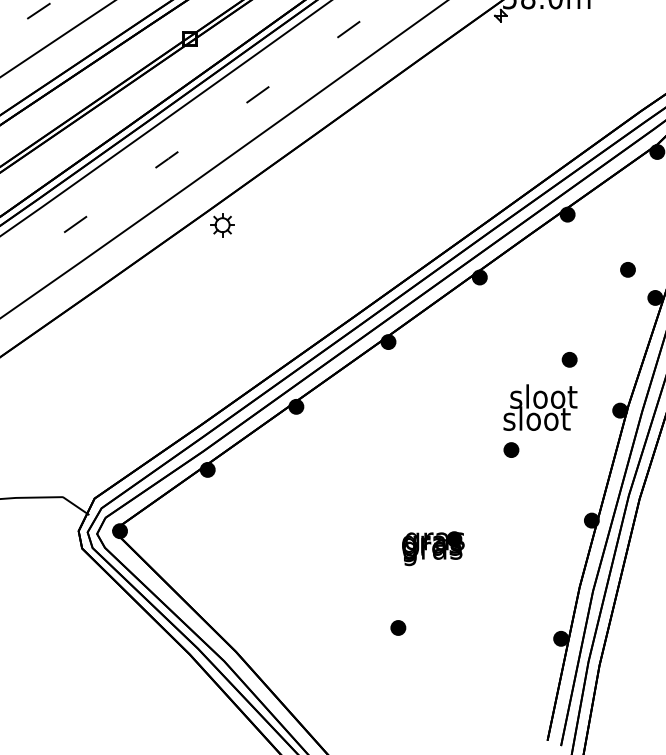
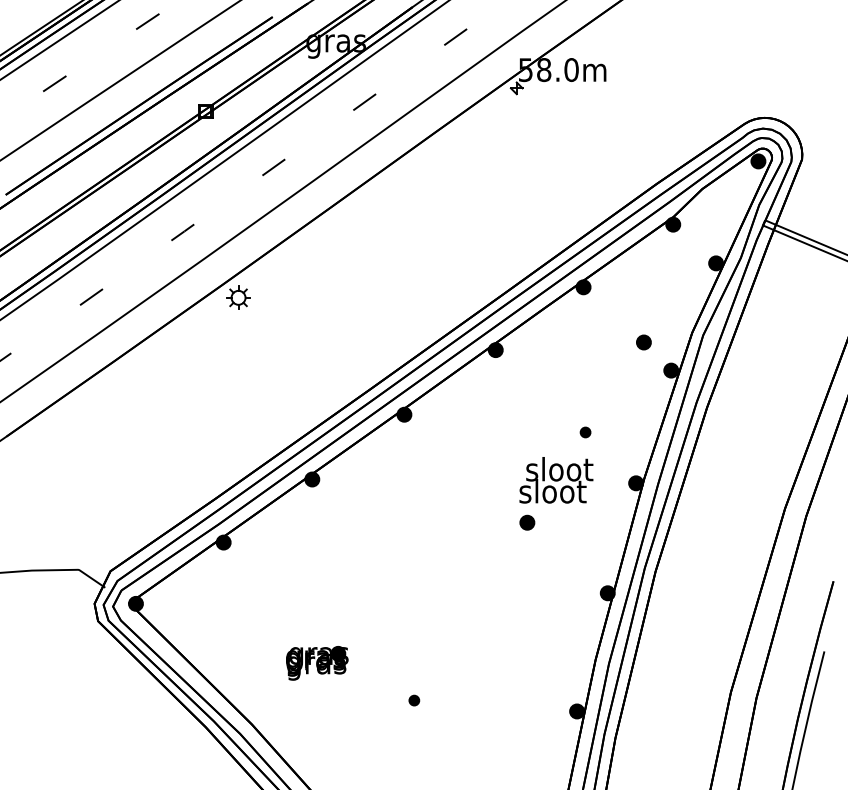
part: (569, 359) -> (585, 432), size x0.7
part: (433, 548) -> (317, 663), moved
part: (398, 627) -> (414, 700), size x0.7

